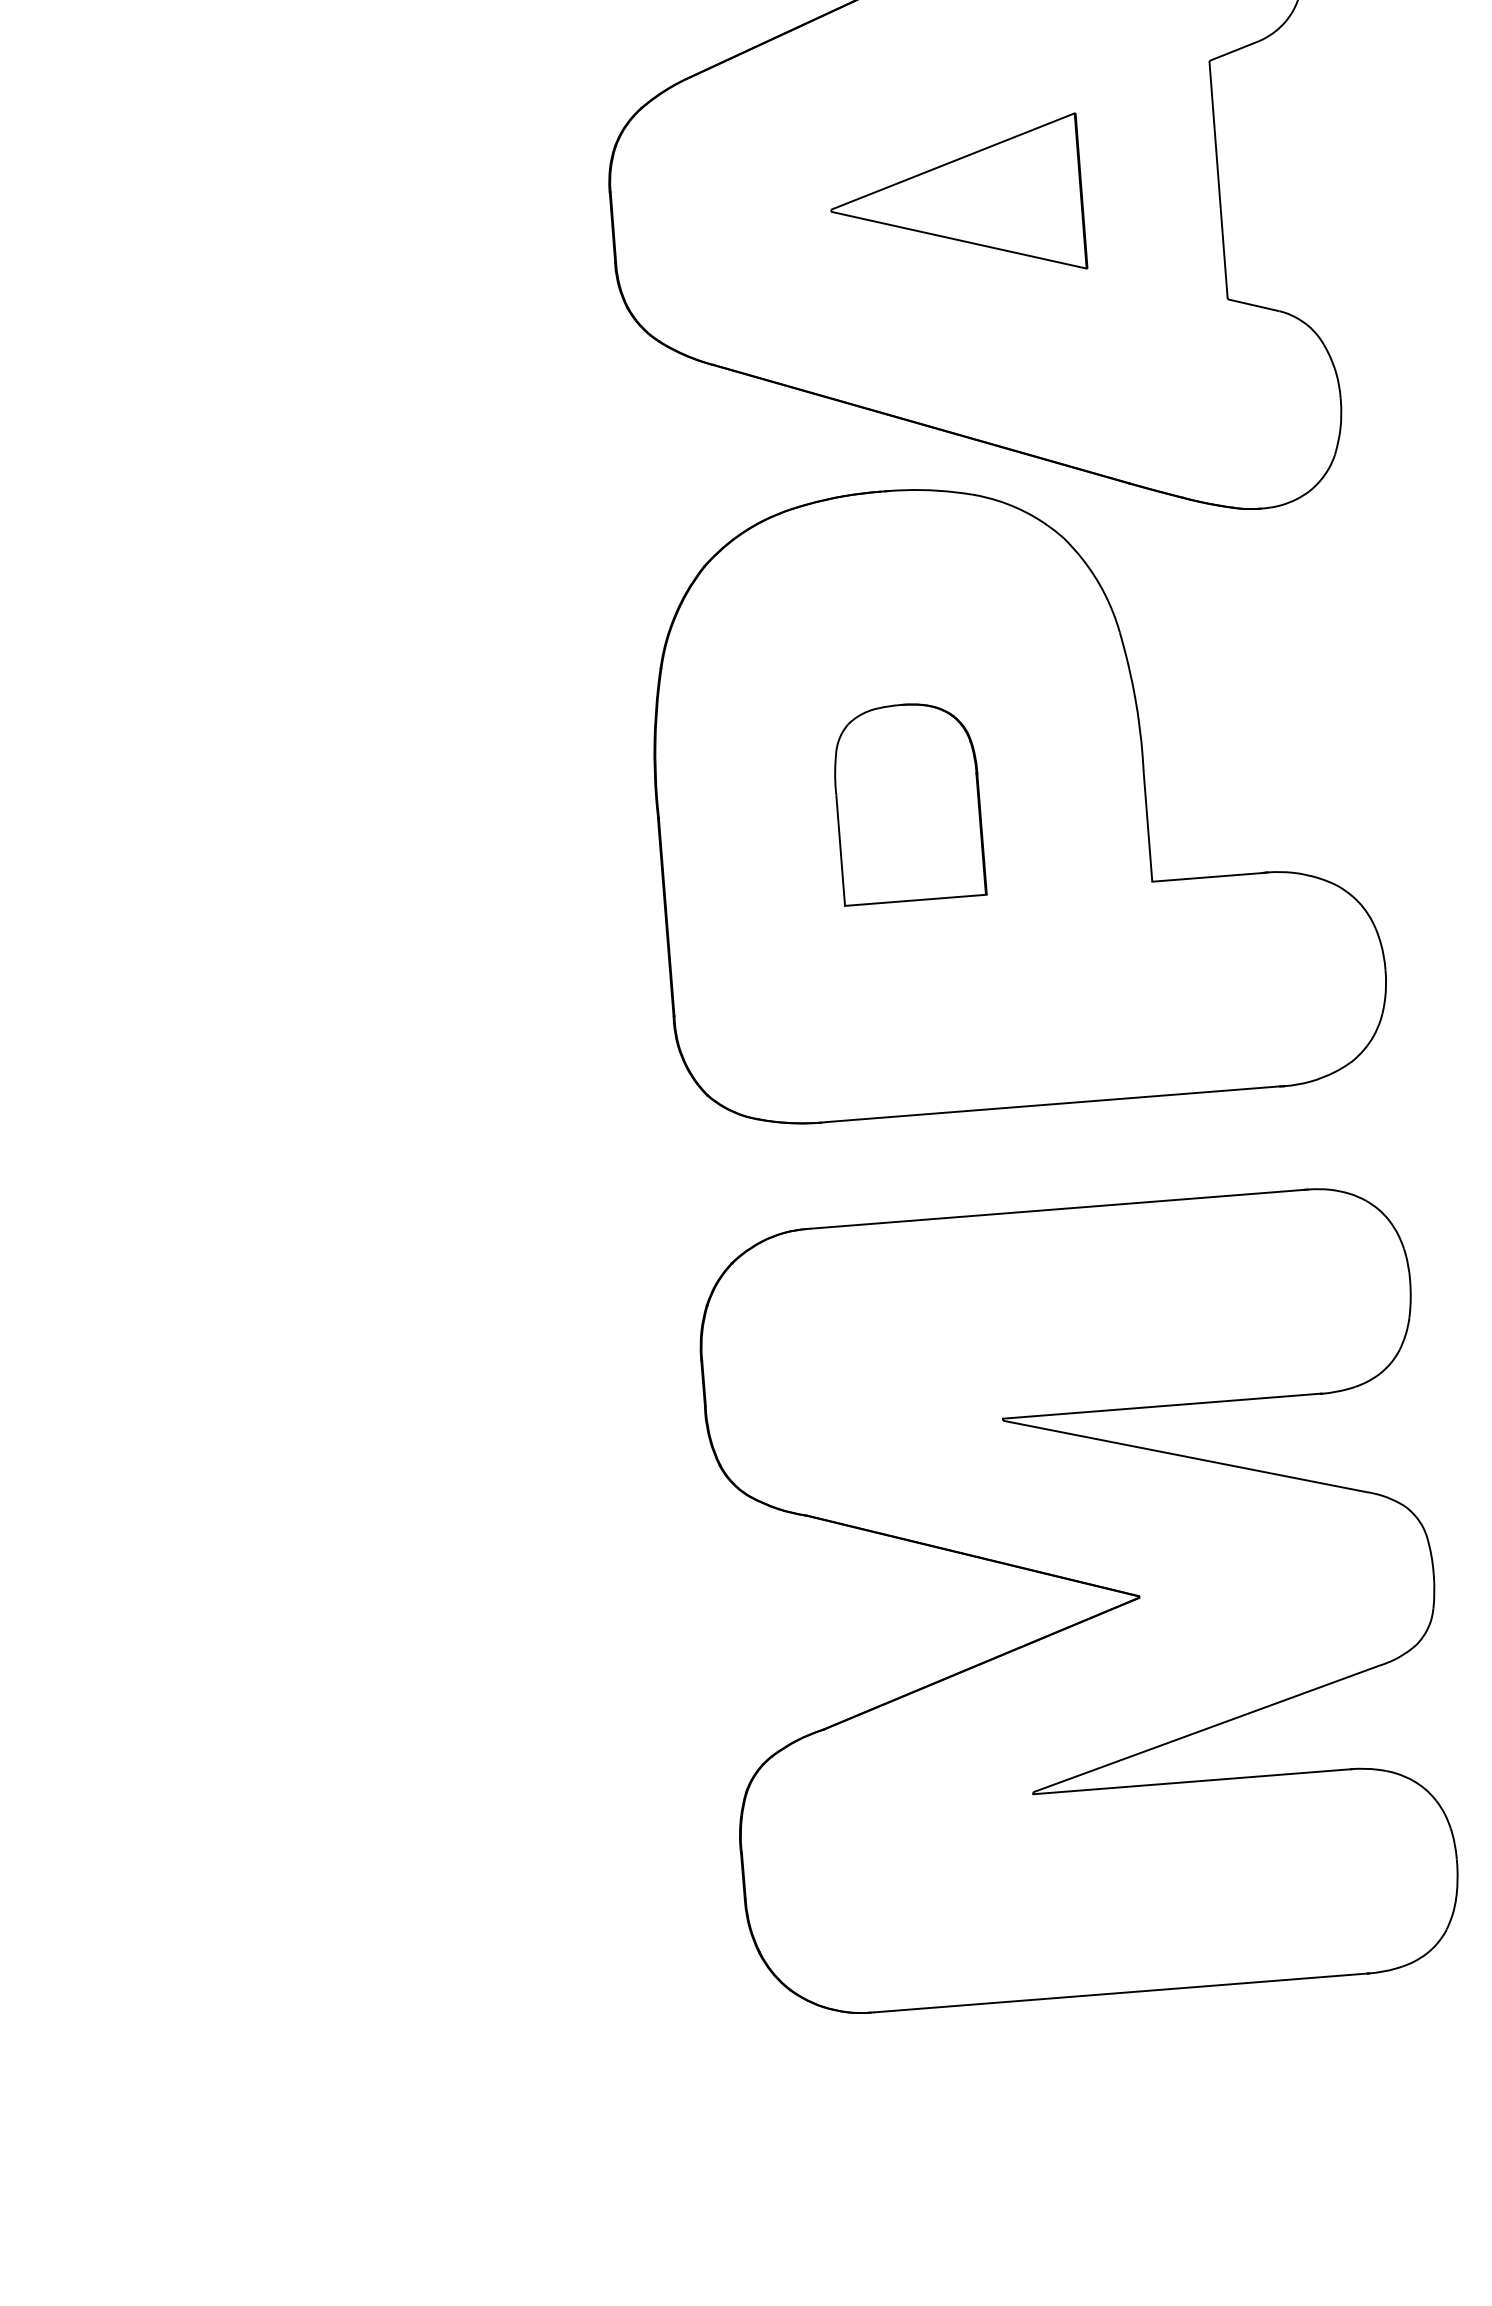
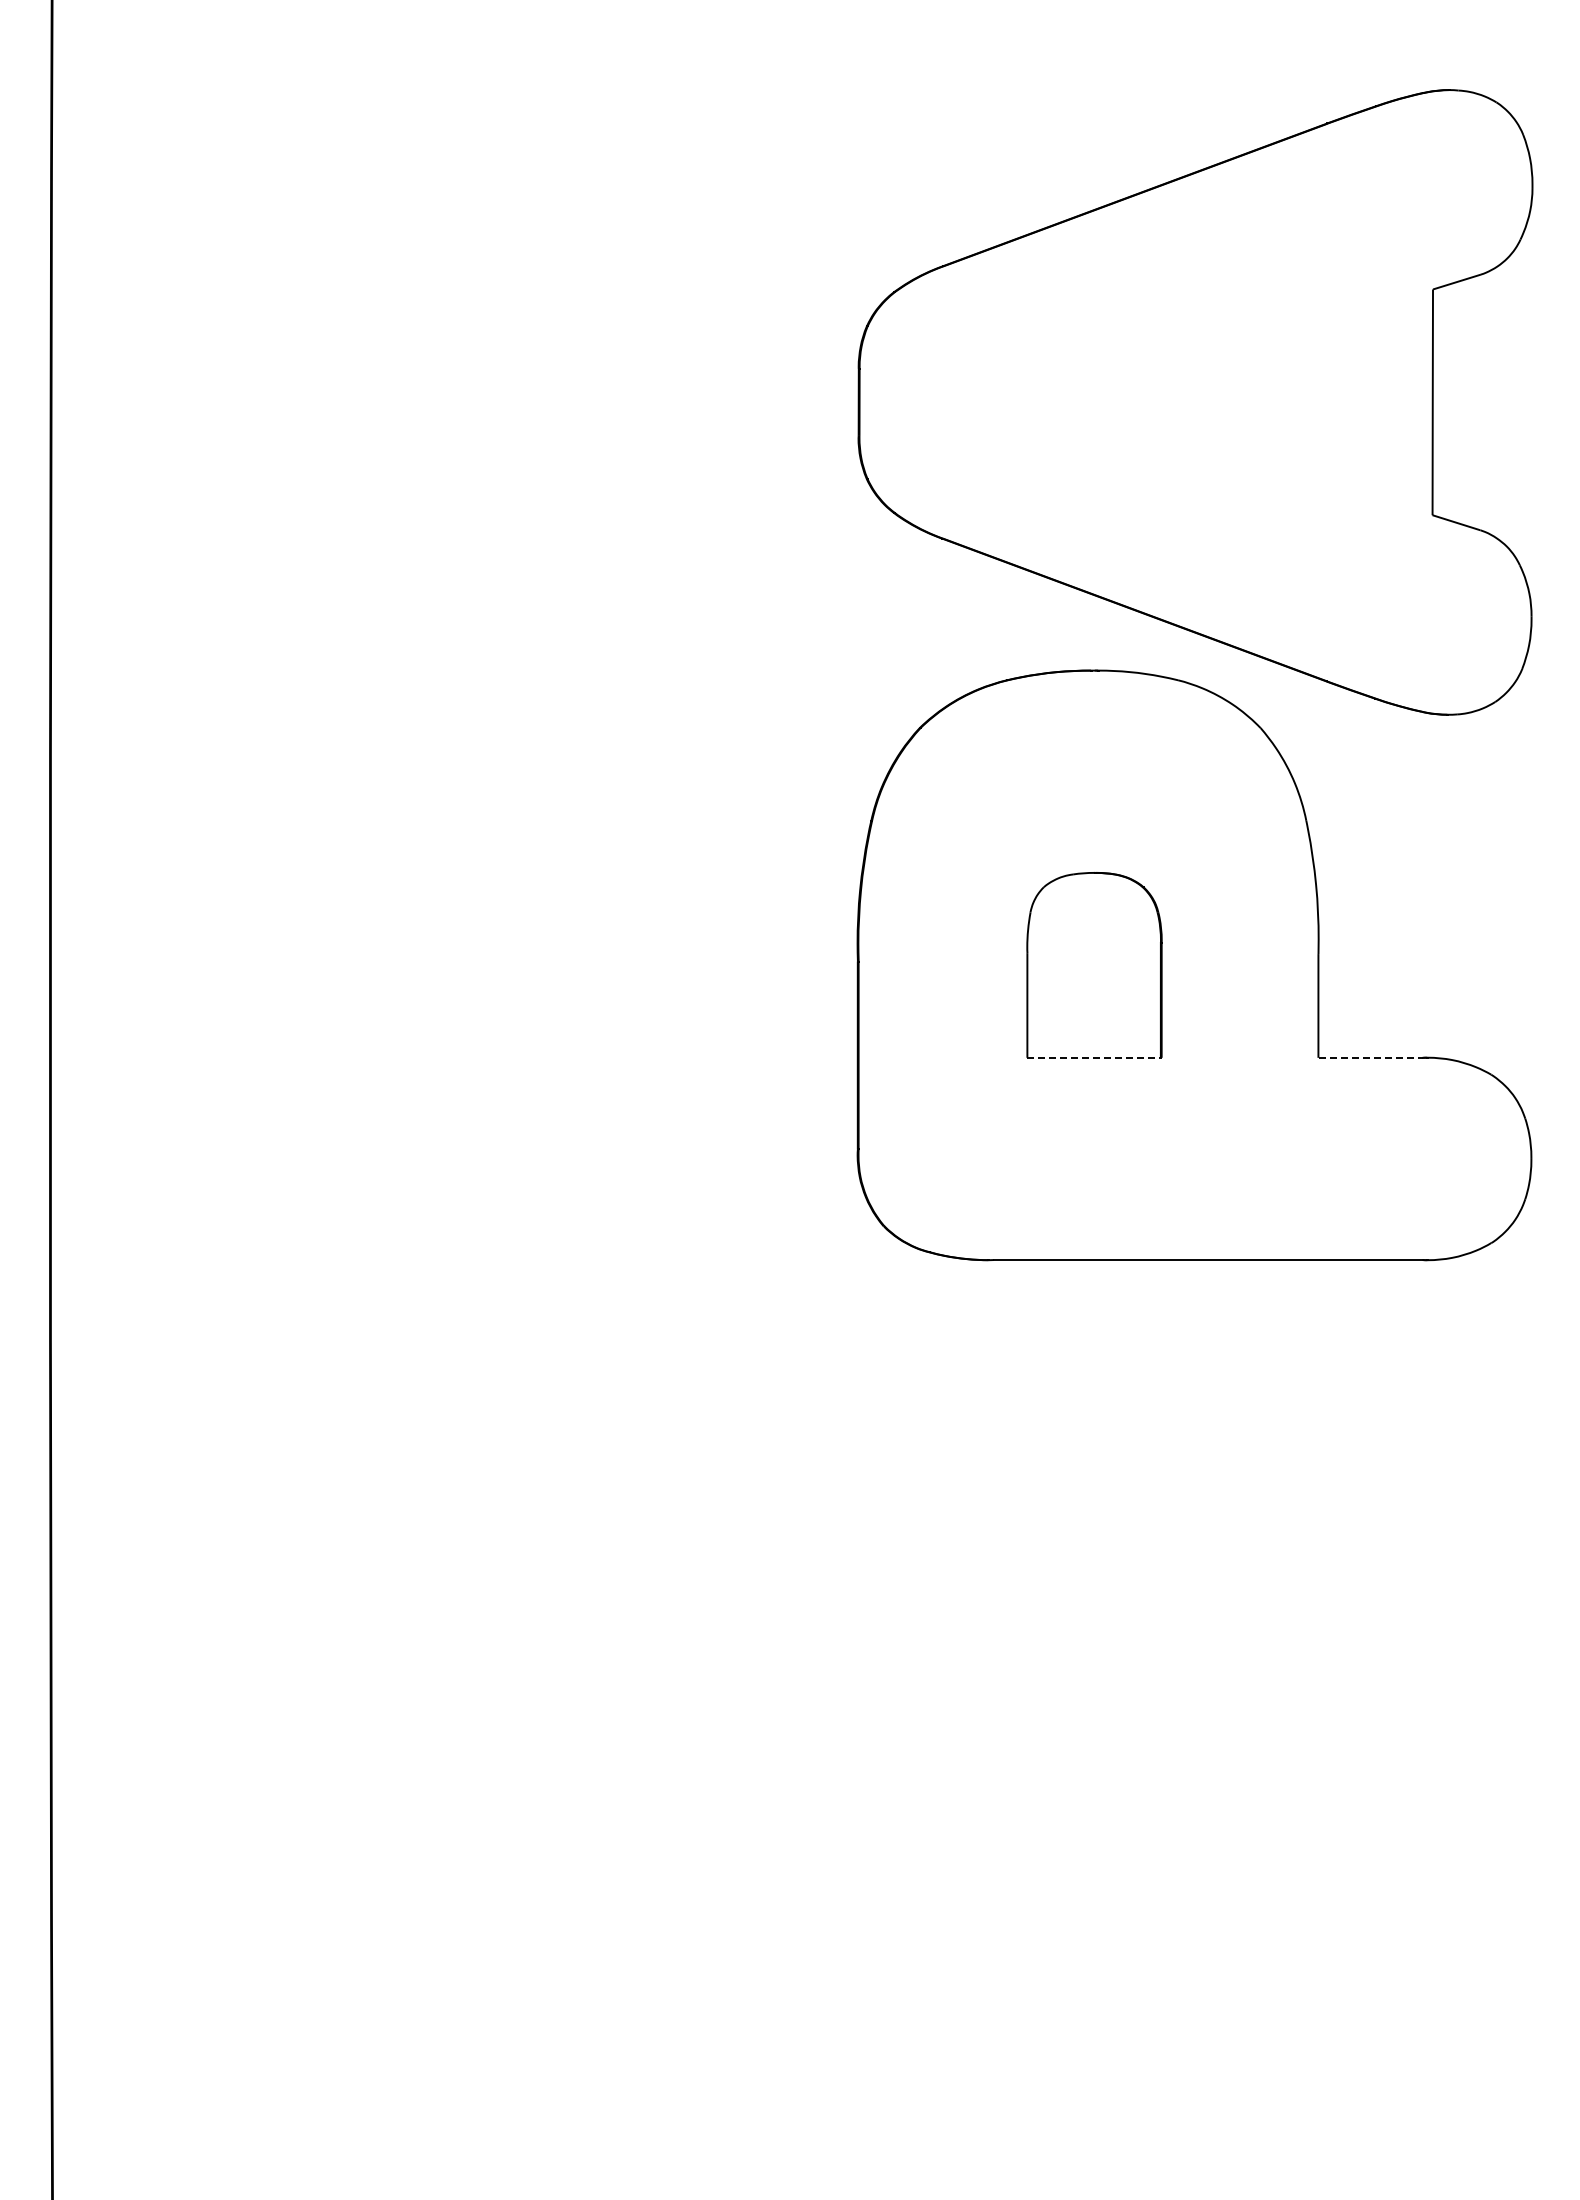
part: (956, 199) -> (1184, 401), removed
line: (1208, 876) -> (1371, 1057), solid -> dashed
line: (915, 899) -> (1094, 1057), solid -> dashed
part: (1086, 1618) -> (1201, 1746), removed

